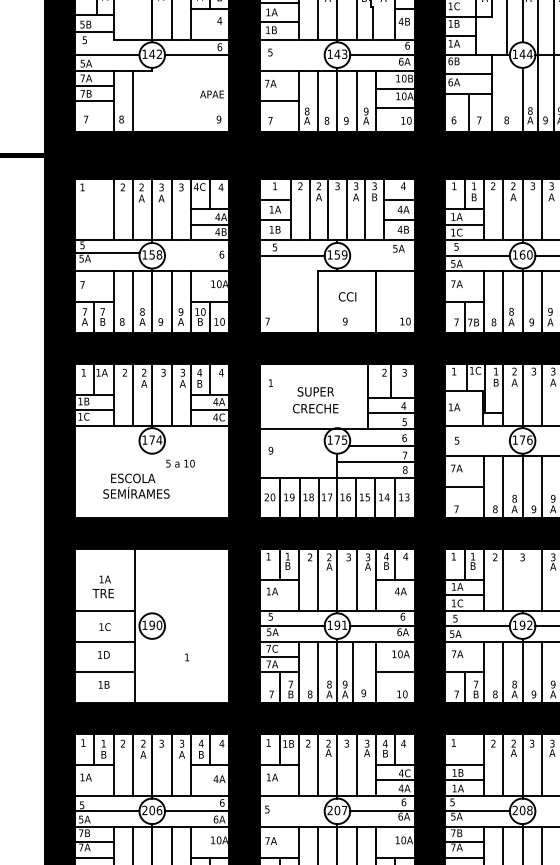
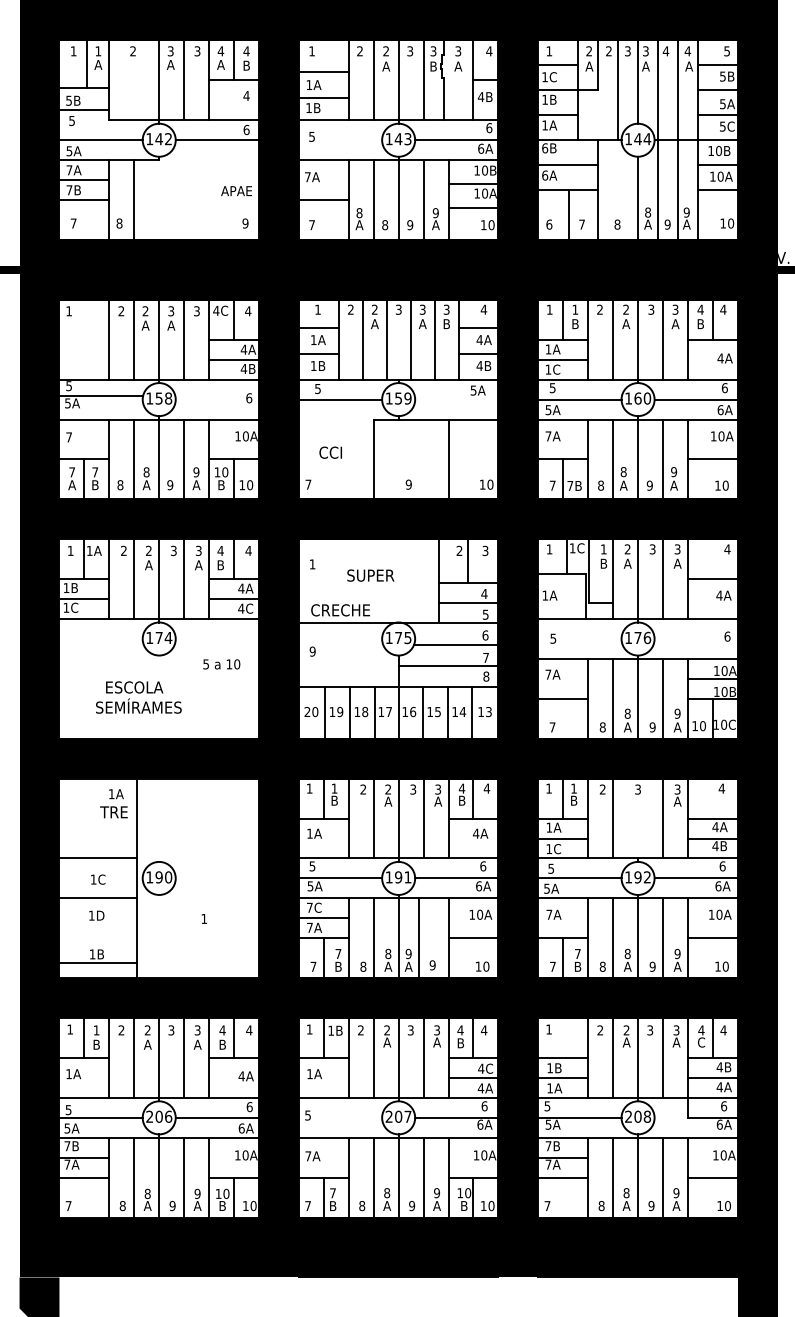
text: (347, 296) -> (330, 452), moved
text: (315, 408) -> (340, 610), moved
text: (180, 463) -> (221, 664), moved
text: (102, 586) -> (113, 803), moved
line: (105, 672) -> (98, 963), moved

